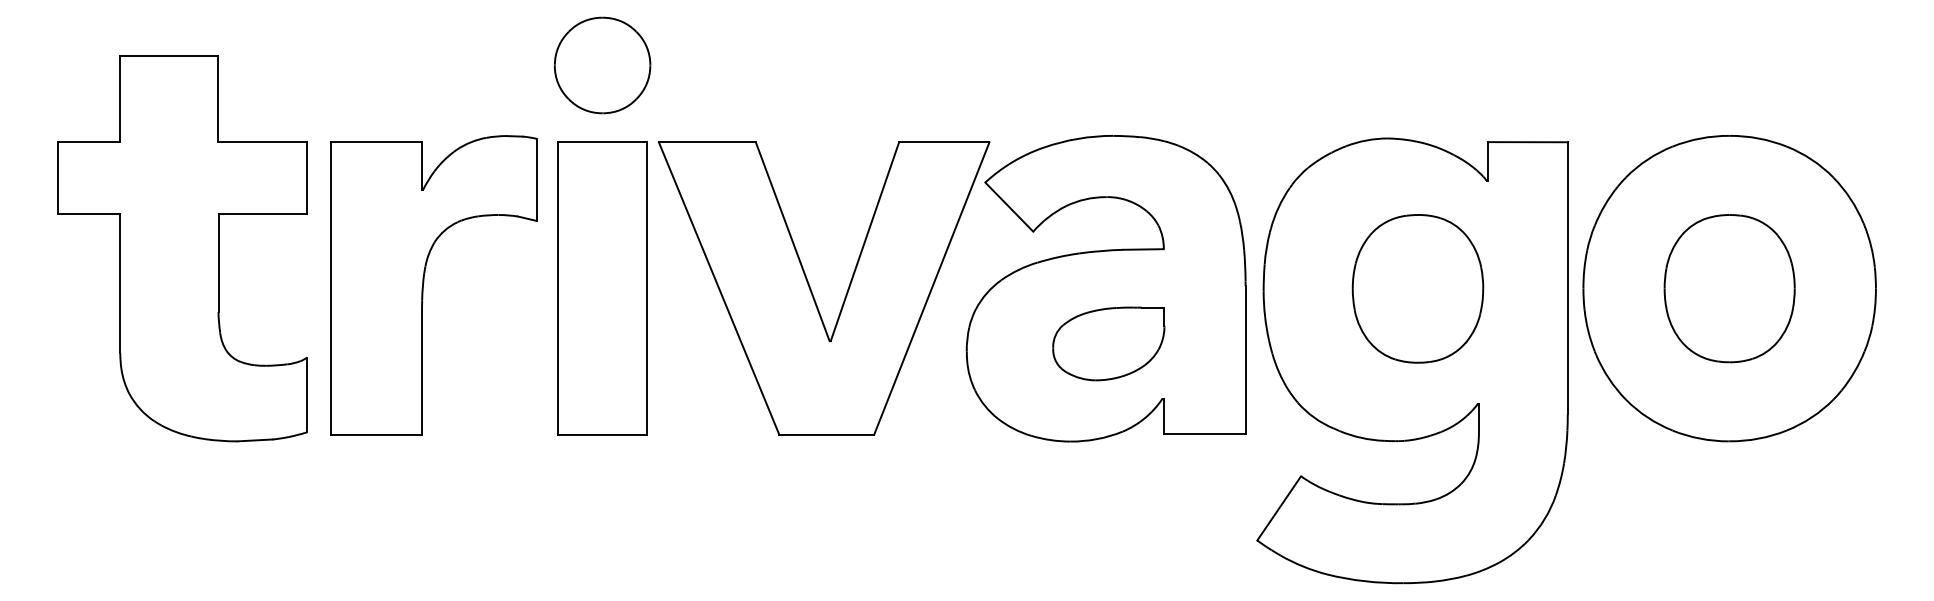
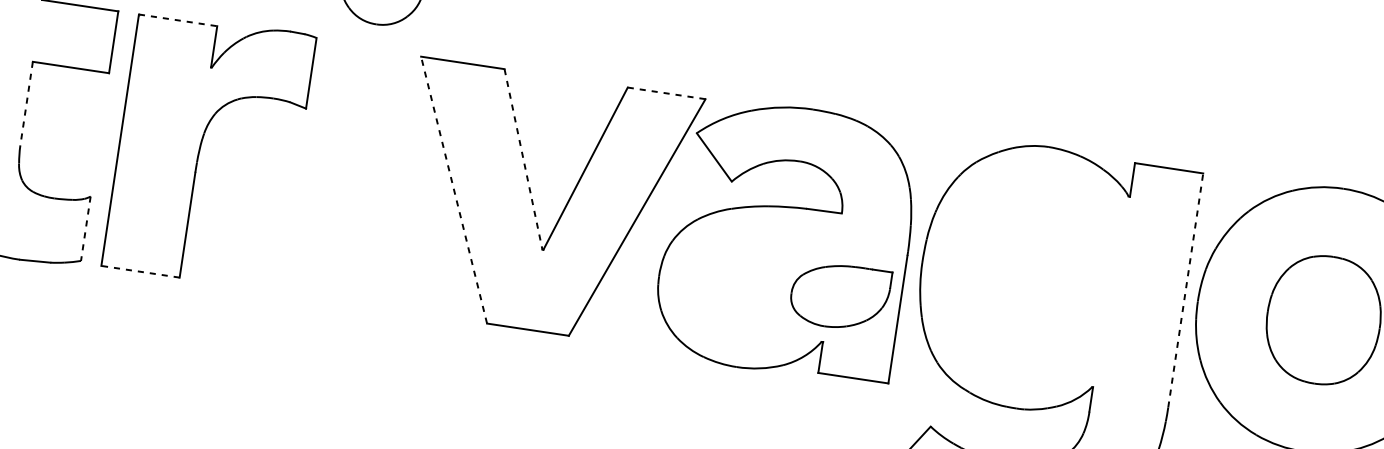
line: (377, 142) -> (178, 20), solid -> dashed
line: (944, 142) -> (666, 93), solid -> dashed
line: (792, 241) -> (523, 159), solid -> dashed
line: (218, 263) -> (26, 104), solid -> dashed
line: (1567, 277) -> (1185, 289), solid -> dashed
part: (602, 288) -> (353, 175), removed
line: (719, 288) -> (454, 190), solid -> dashed
part: (1417, 288) -> (1055, 279), removed
part: (1108, 343) -> (839, 296), moved
line: (307, 395) -> (86, 229), solid -> dashed
line: (376, 434) -> (140, 271), solid -> dashed

